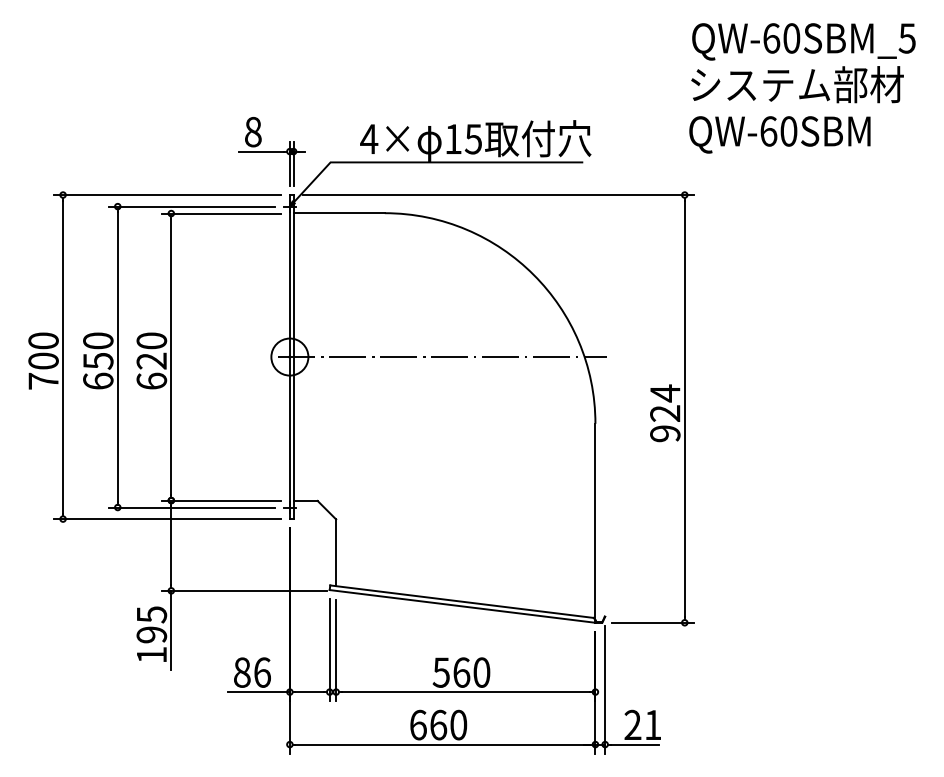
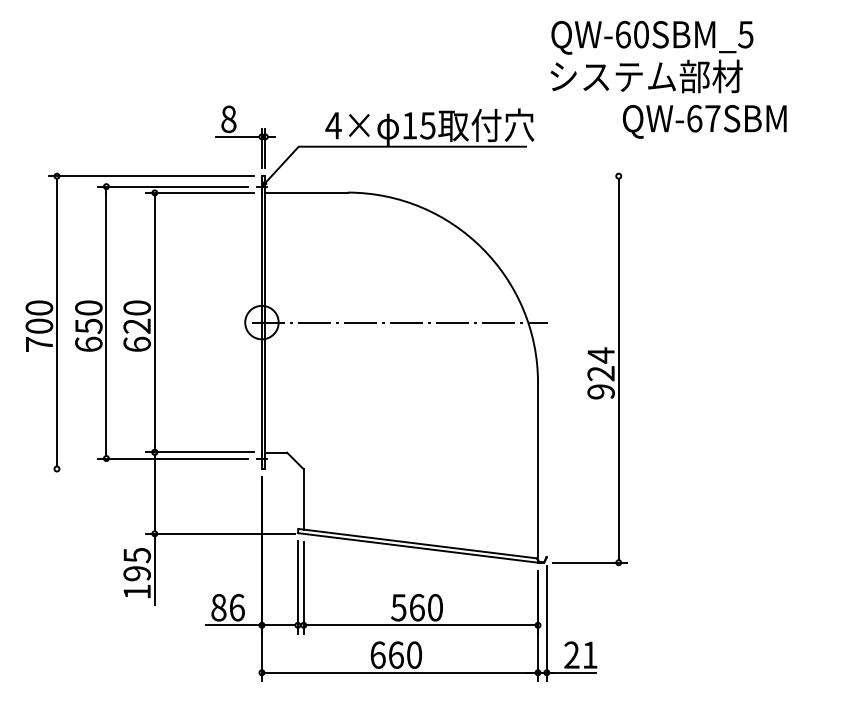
text: (802, 62) -> (651, 56), moved
text: (788, 131) -> (712, 118), QW-60SBM -> QW-67SBM
line: (498, 195) -> (450, 176), removed
line: (166, 519) -> (150, 469), removed

